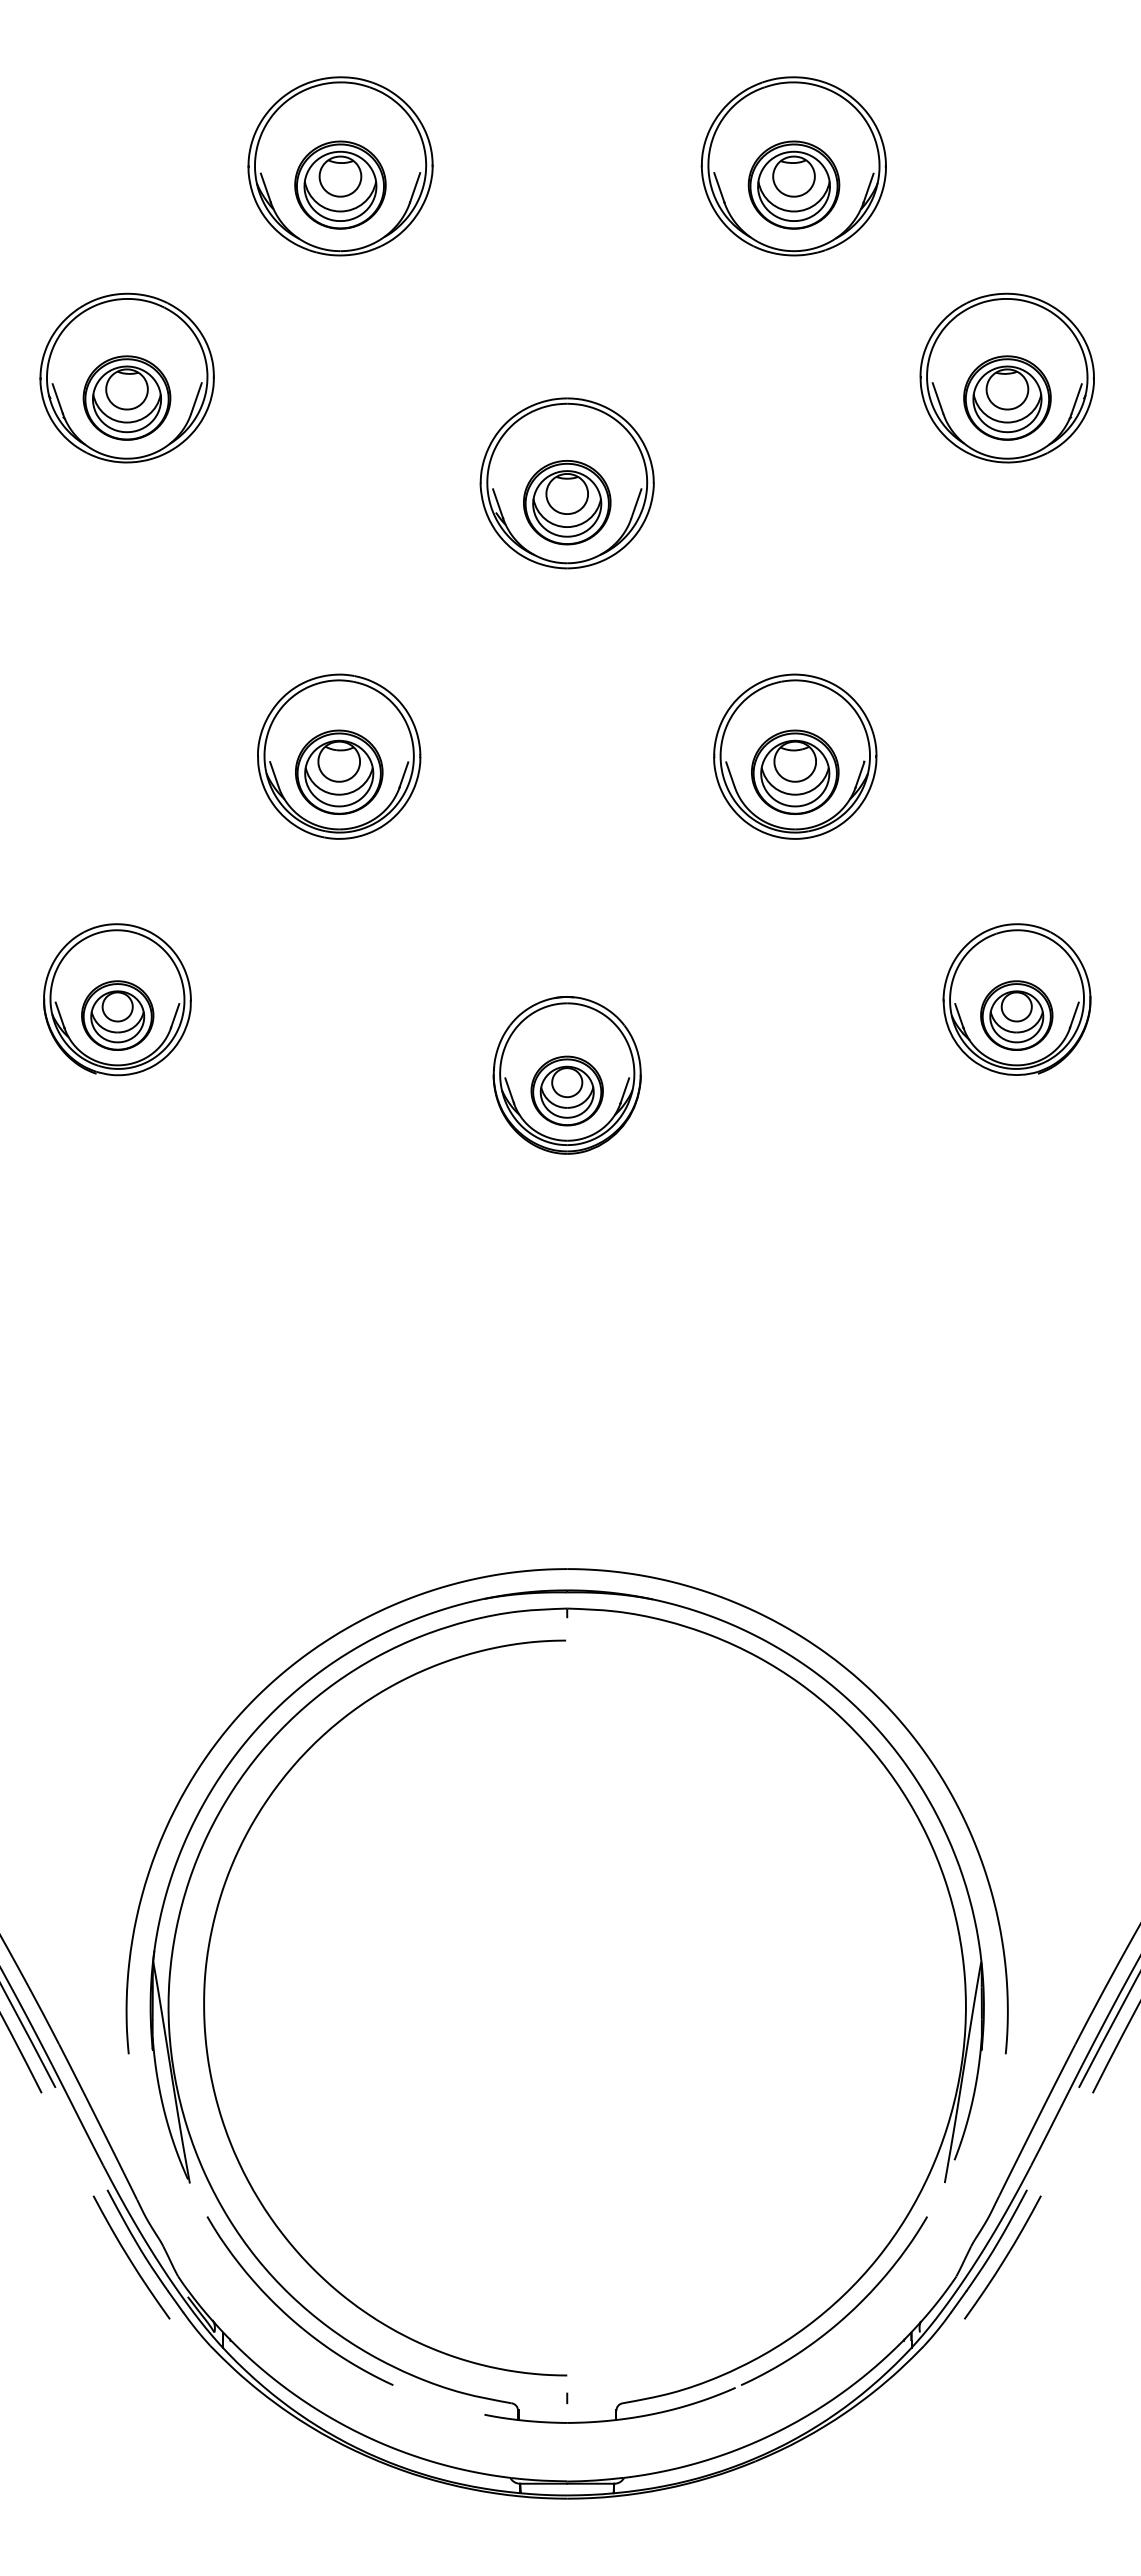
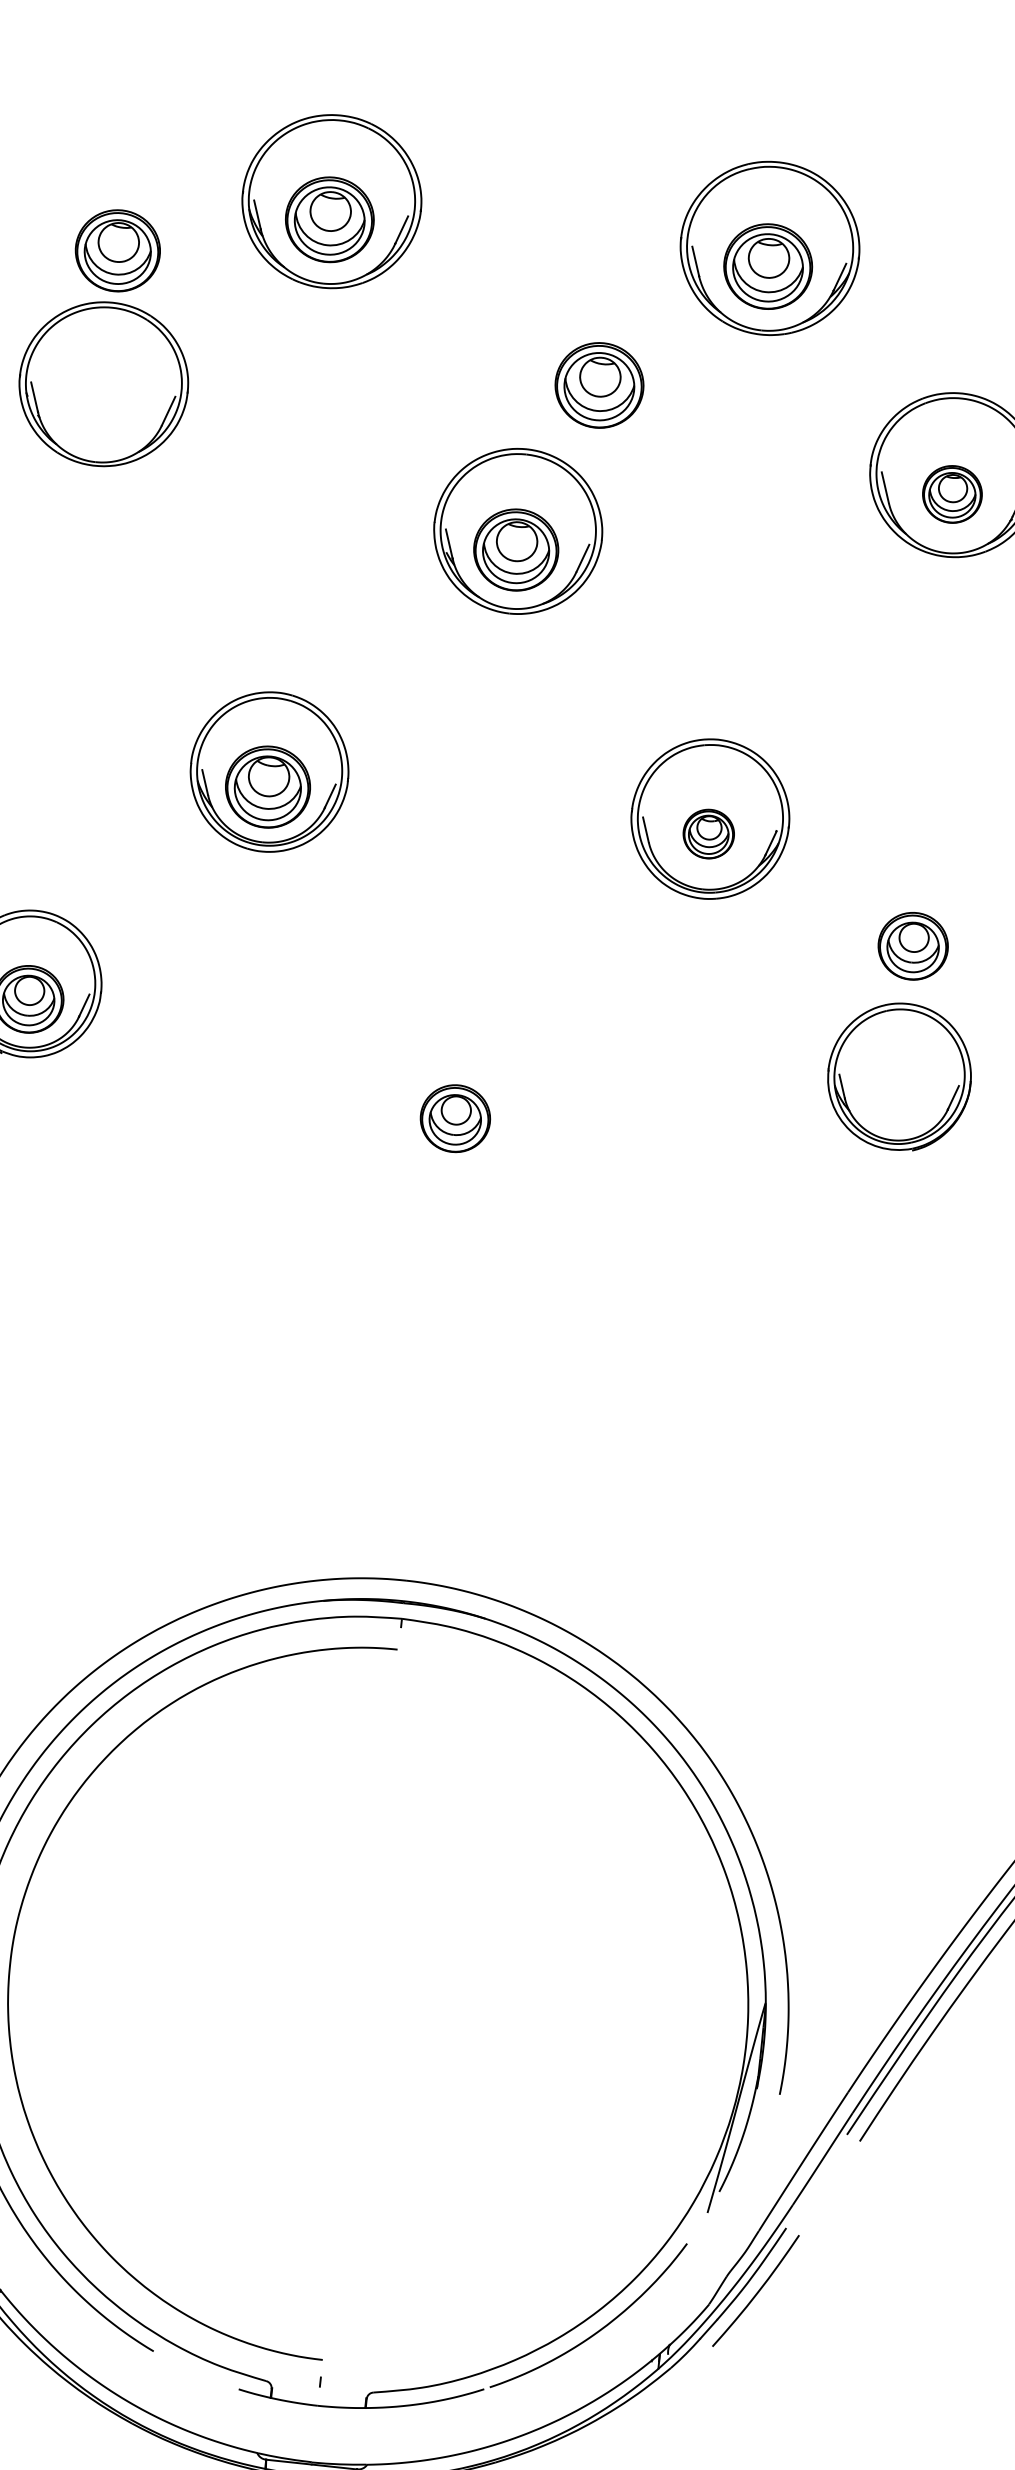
part: (634, 324) -> (599, 384), added
part: (126, 397) -> (117, 250), moved
part: (1007, 397) -> (952, 493), size x0.7
part: (795, 771) -> (709, 833), size x0.6
part: (1016, 1015) -> (913, 946), moved
part: (566, 1075) -> (456, 1103), removed

